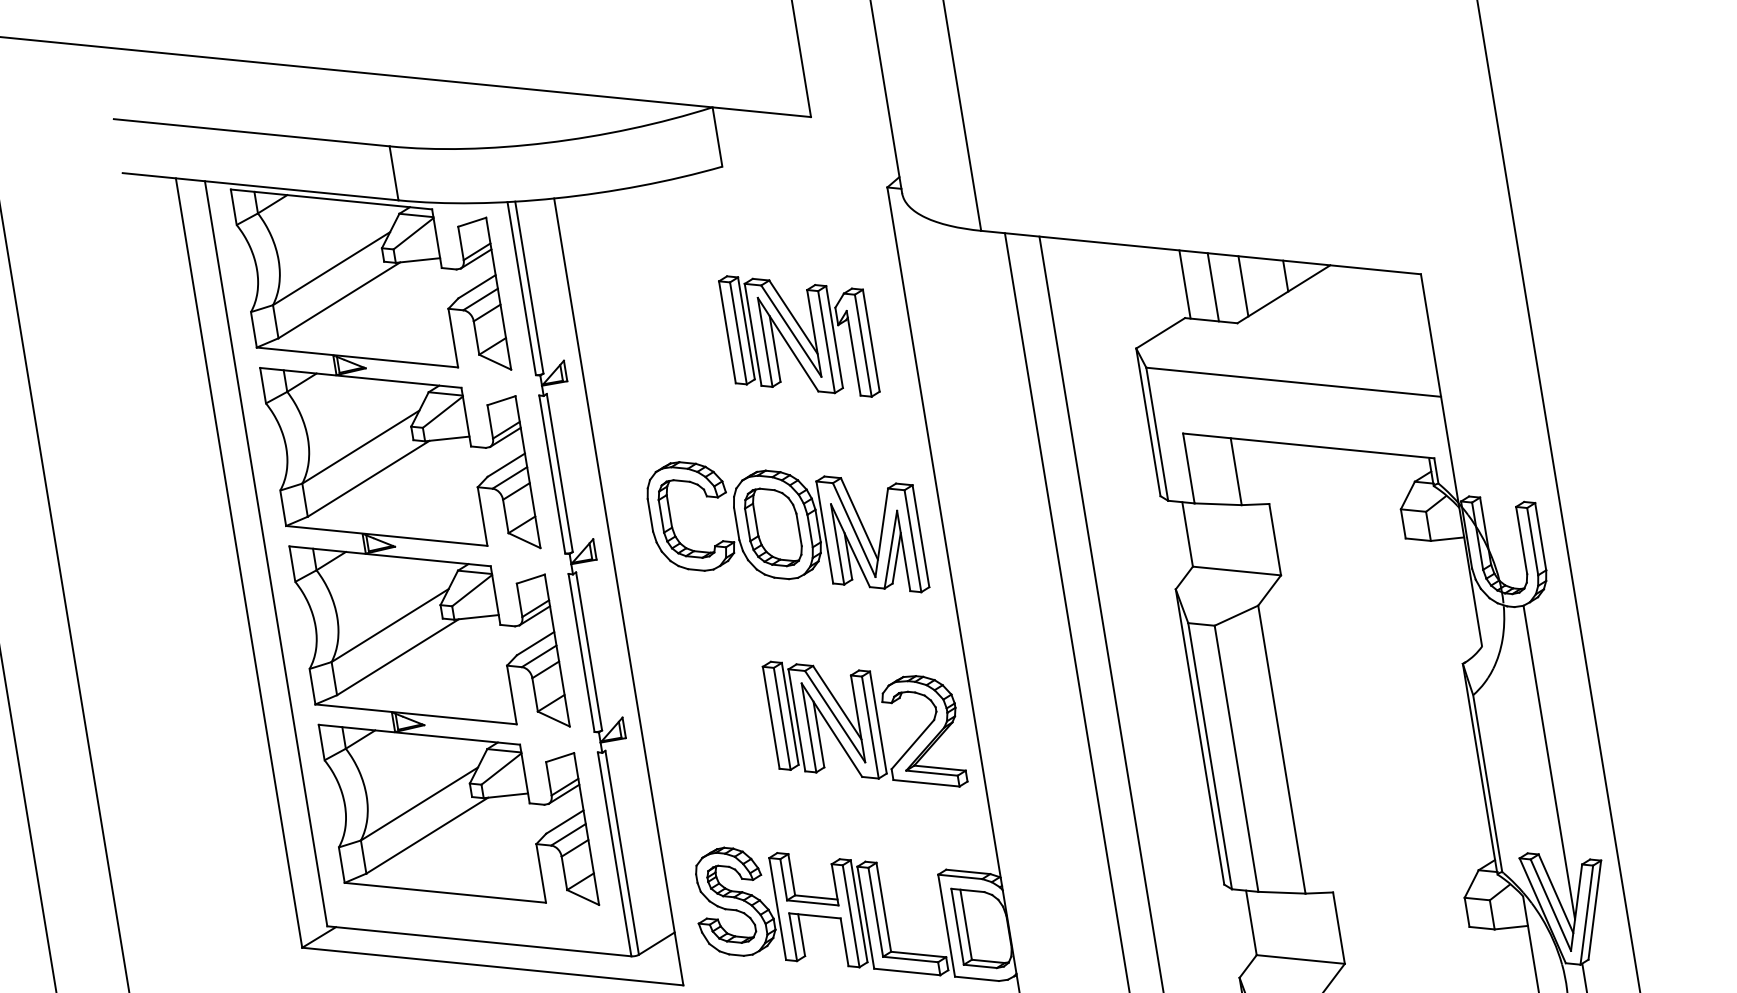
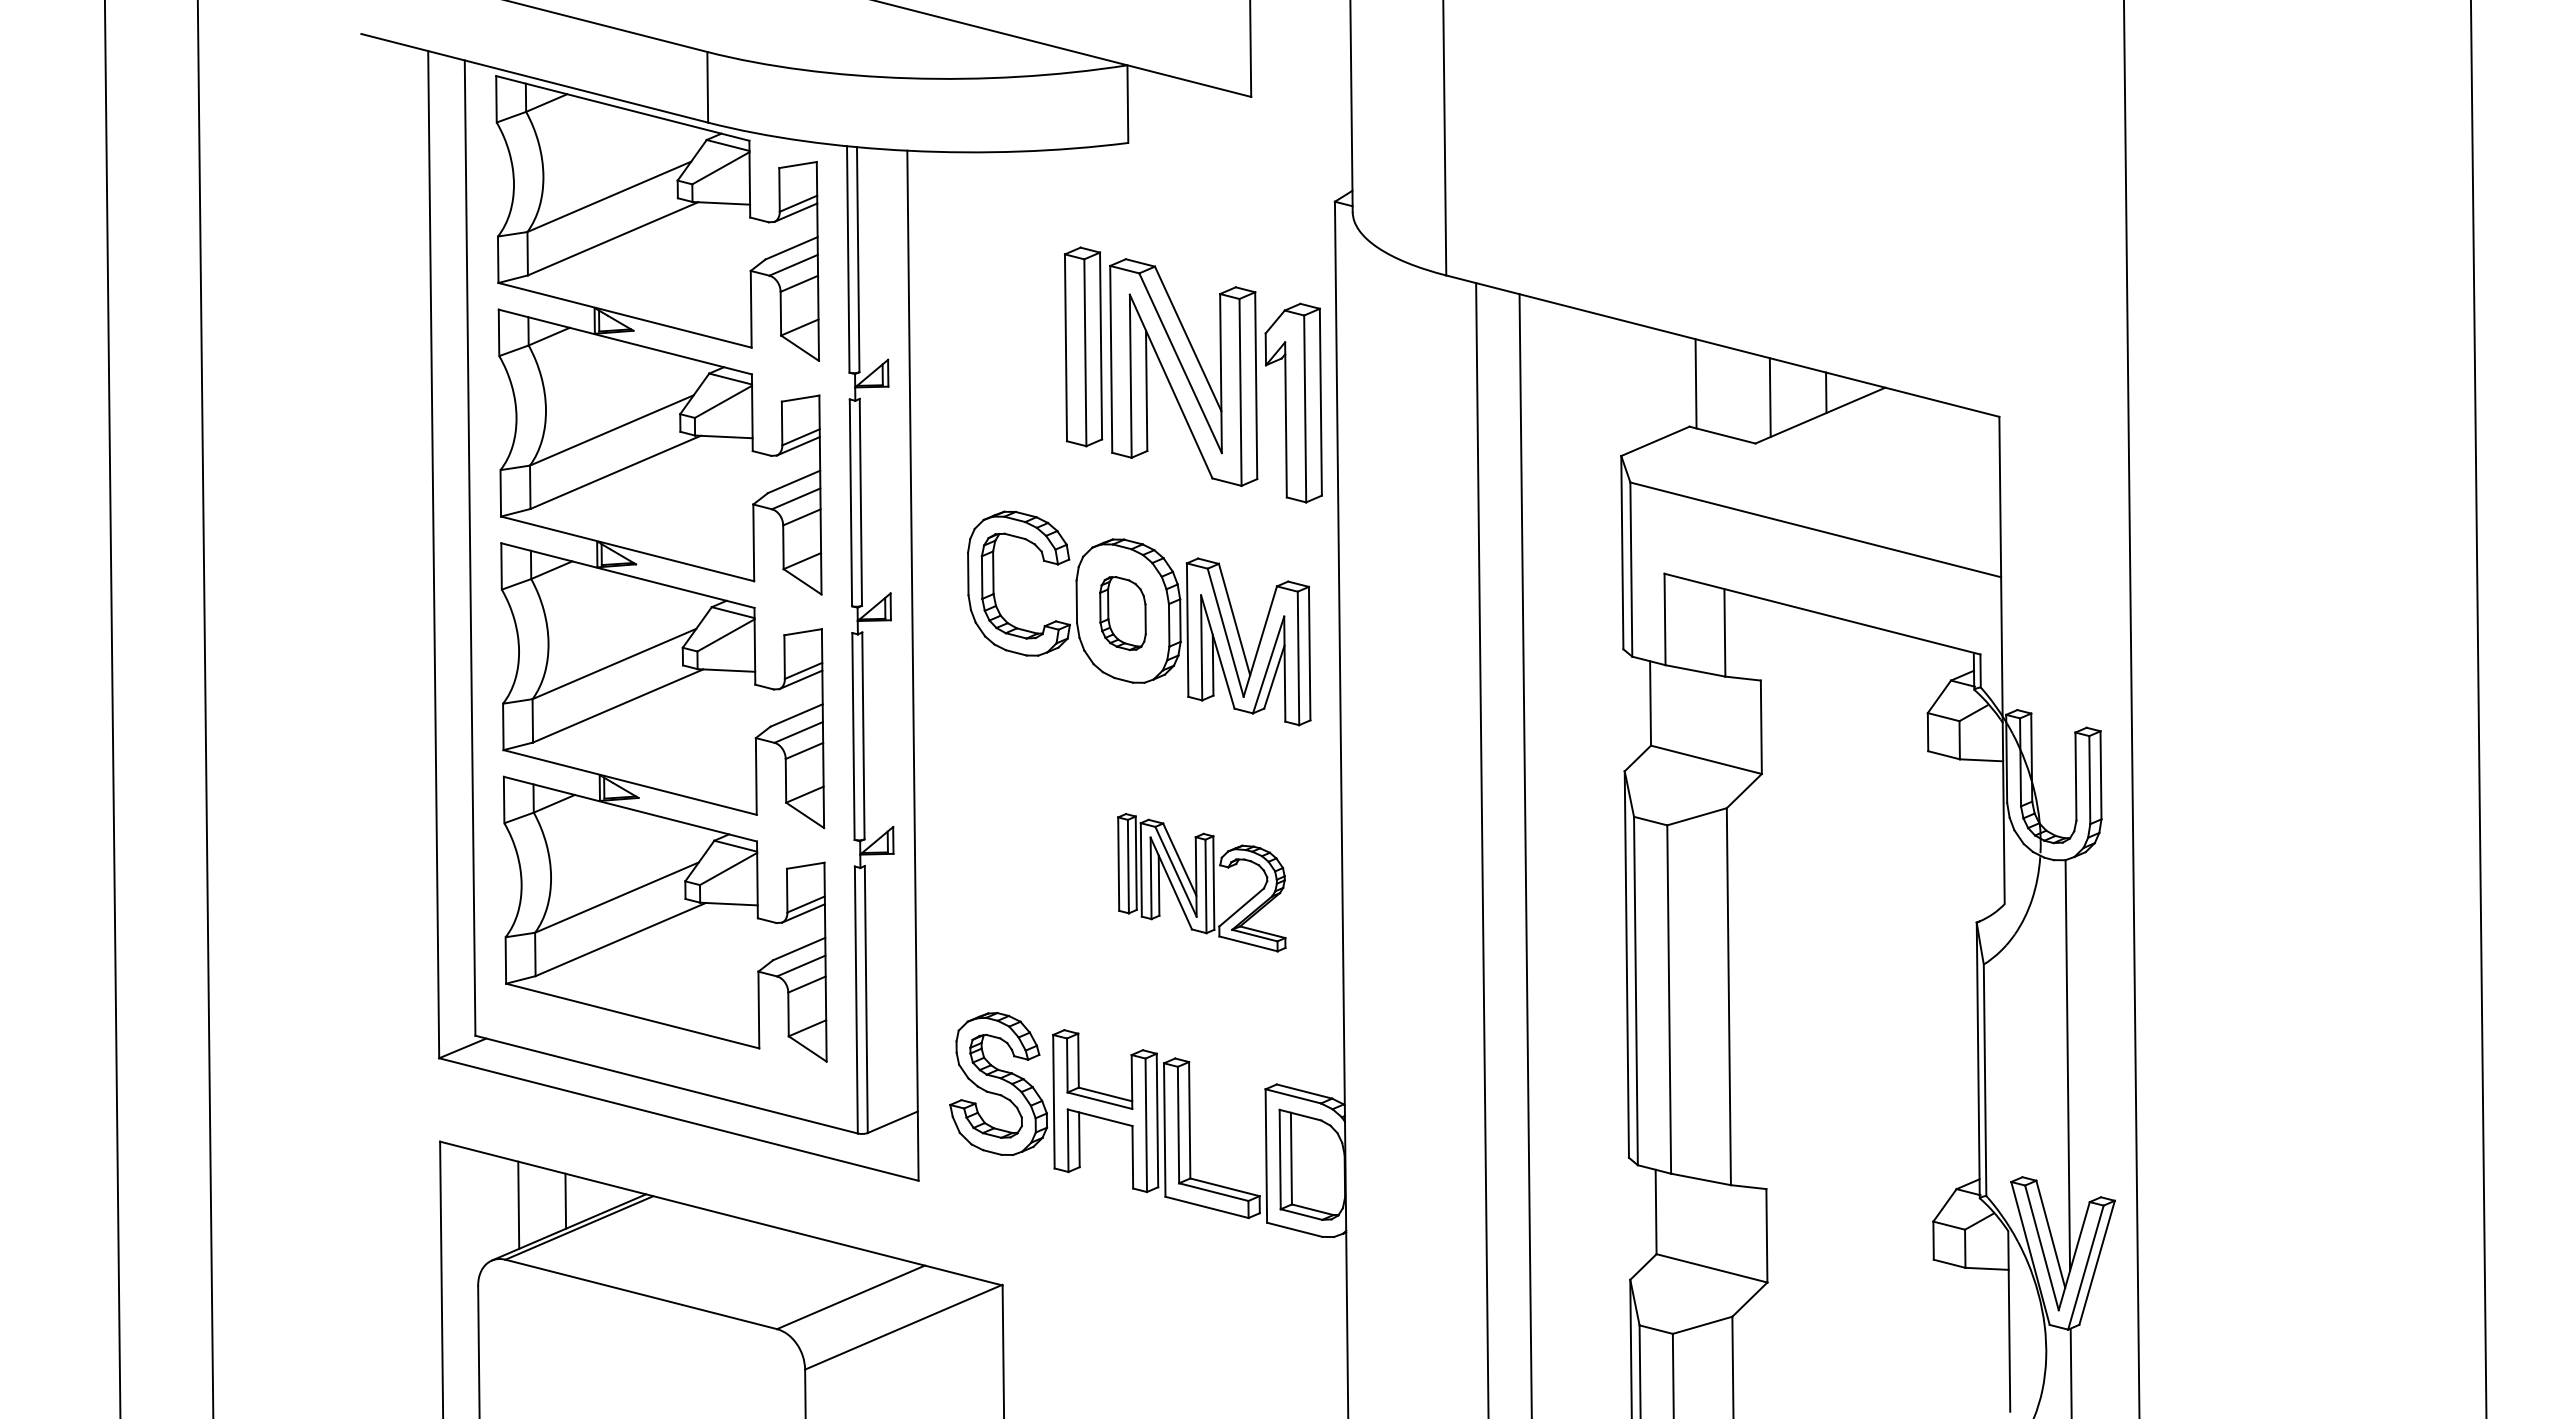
line: (1213, 287) -> (1731, 392), removed
part: (799, 336) -> (1193, 374), size x1.4
part: (773, 527) -> (1122, 613), size x0.7
part: (864, 724) -> (1201, 882), size x0.7

